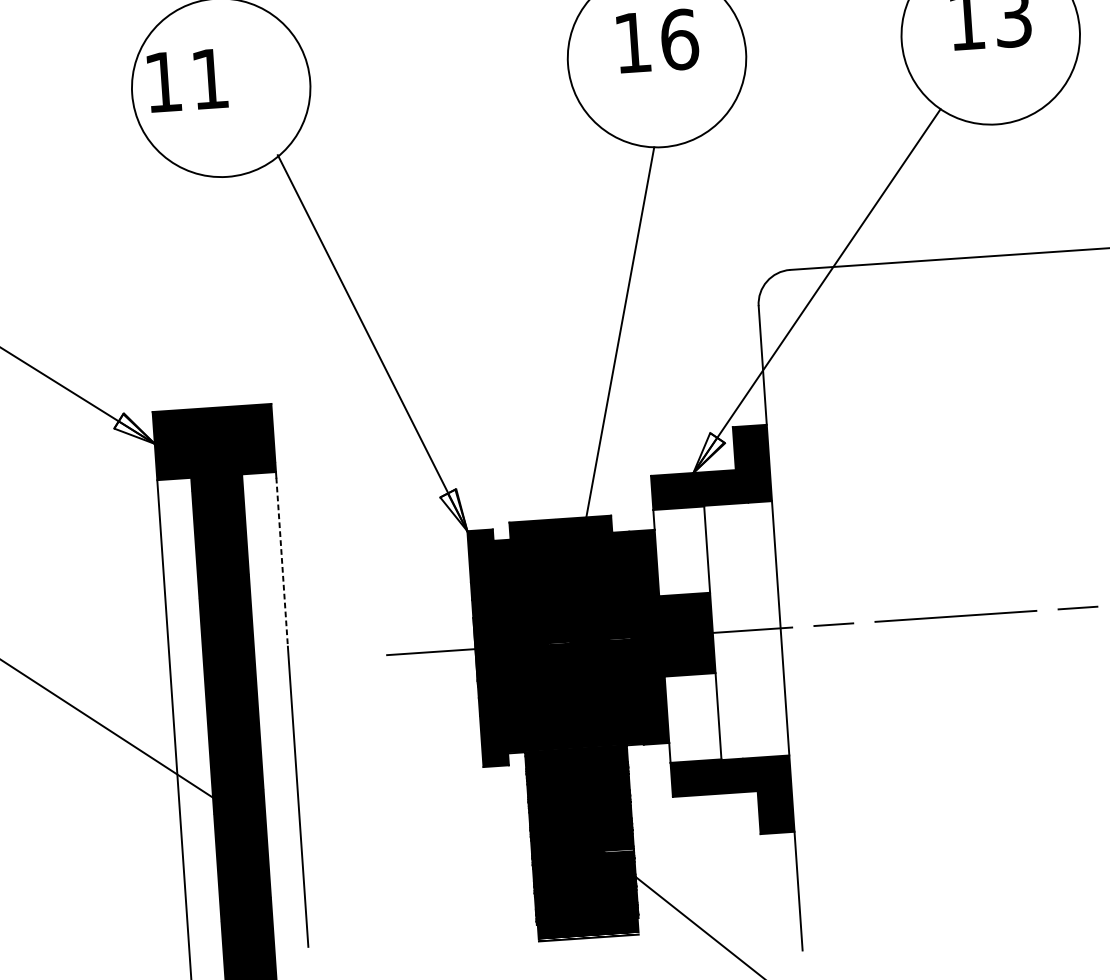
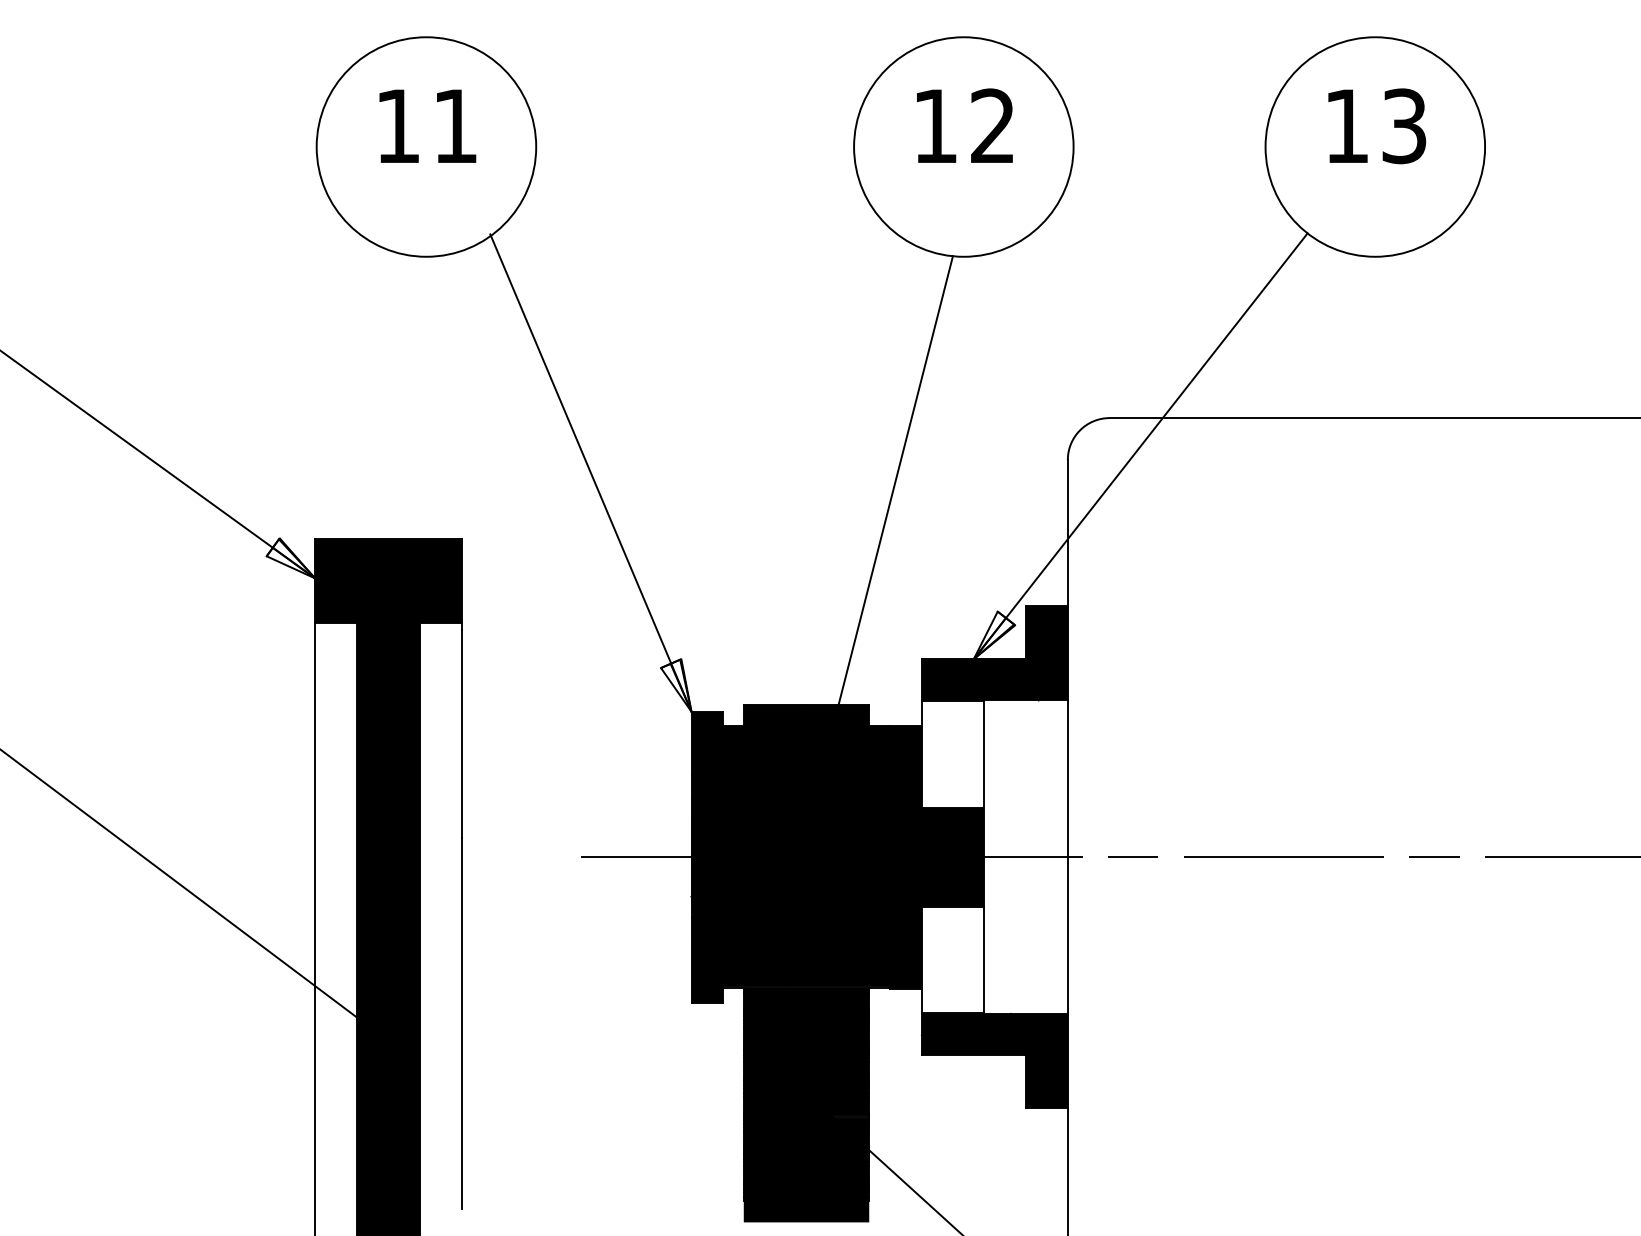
text: (679, 39) -> (993, 126), 16 -> 12
text: (187, 79) -> (427, 125), moved
line: (282, 562) -> (461, 734), dashed -> solid

